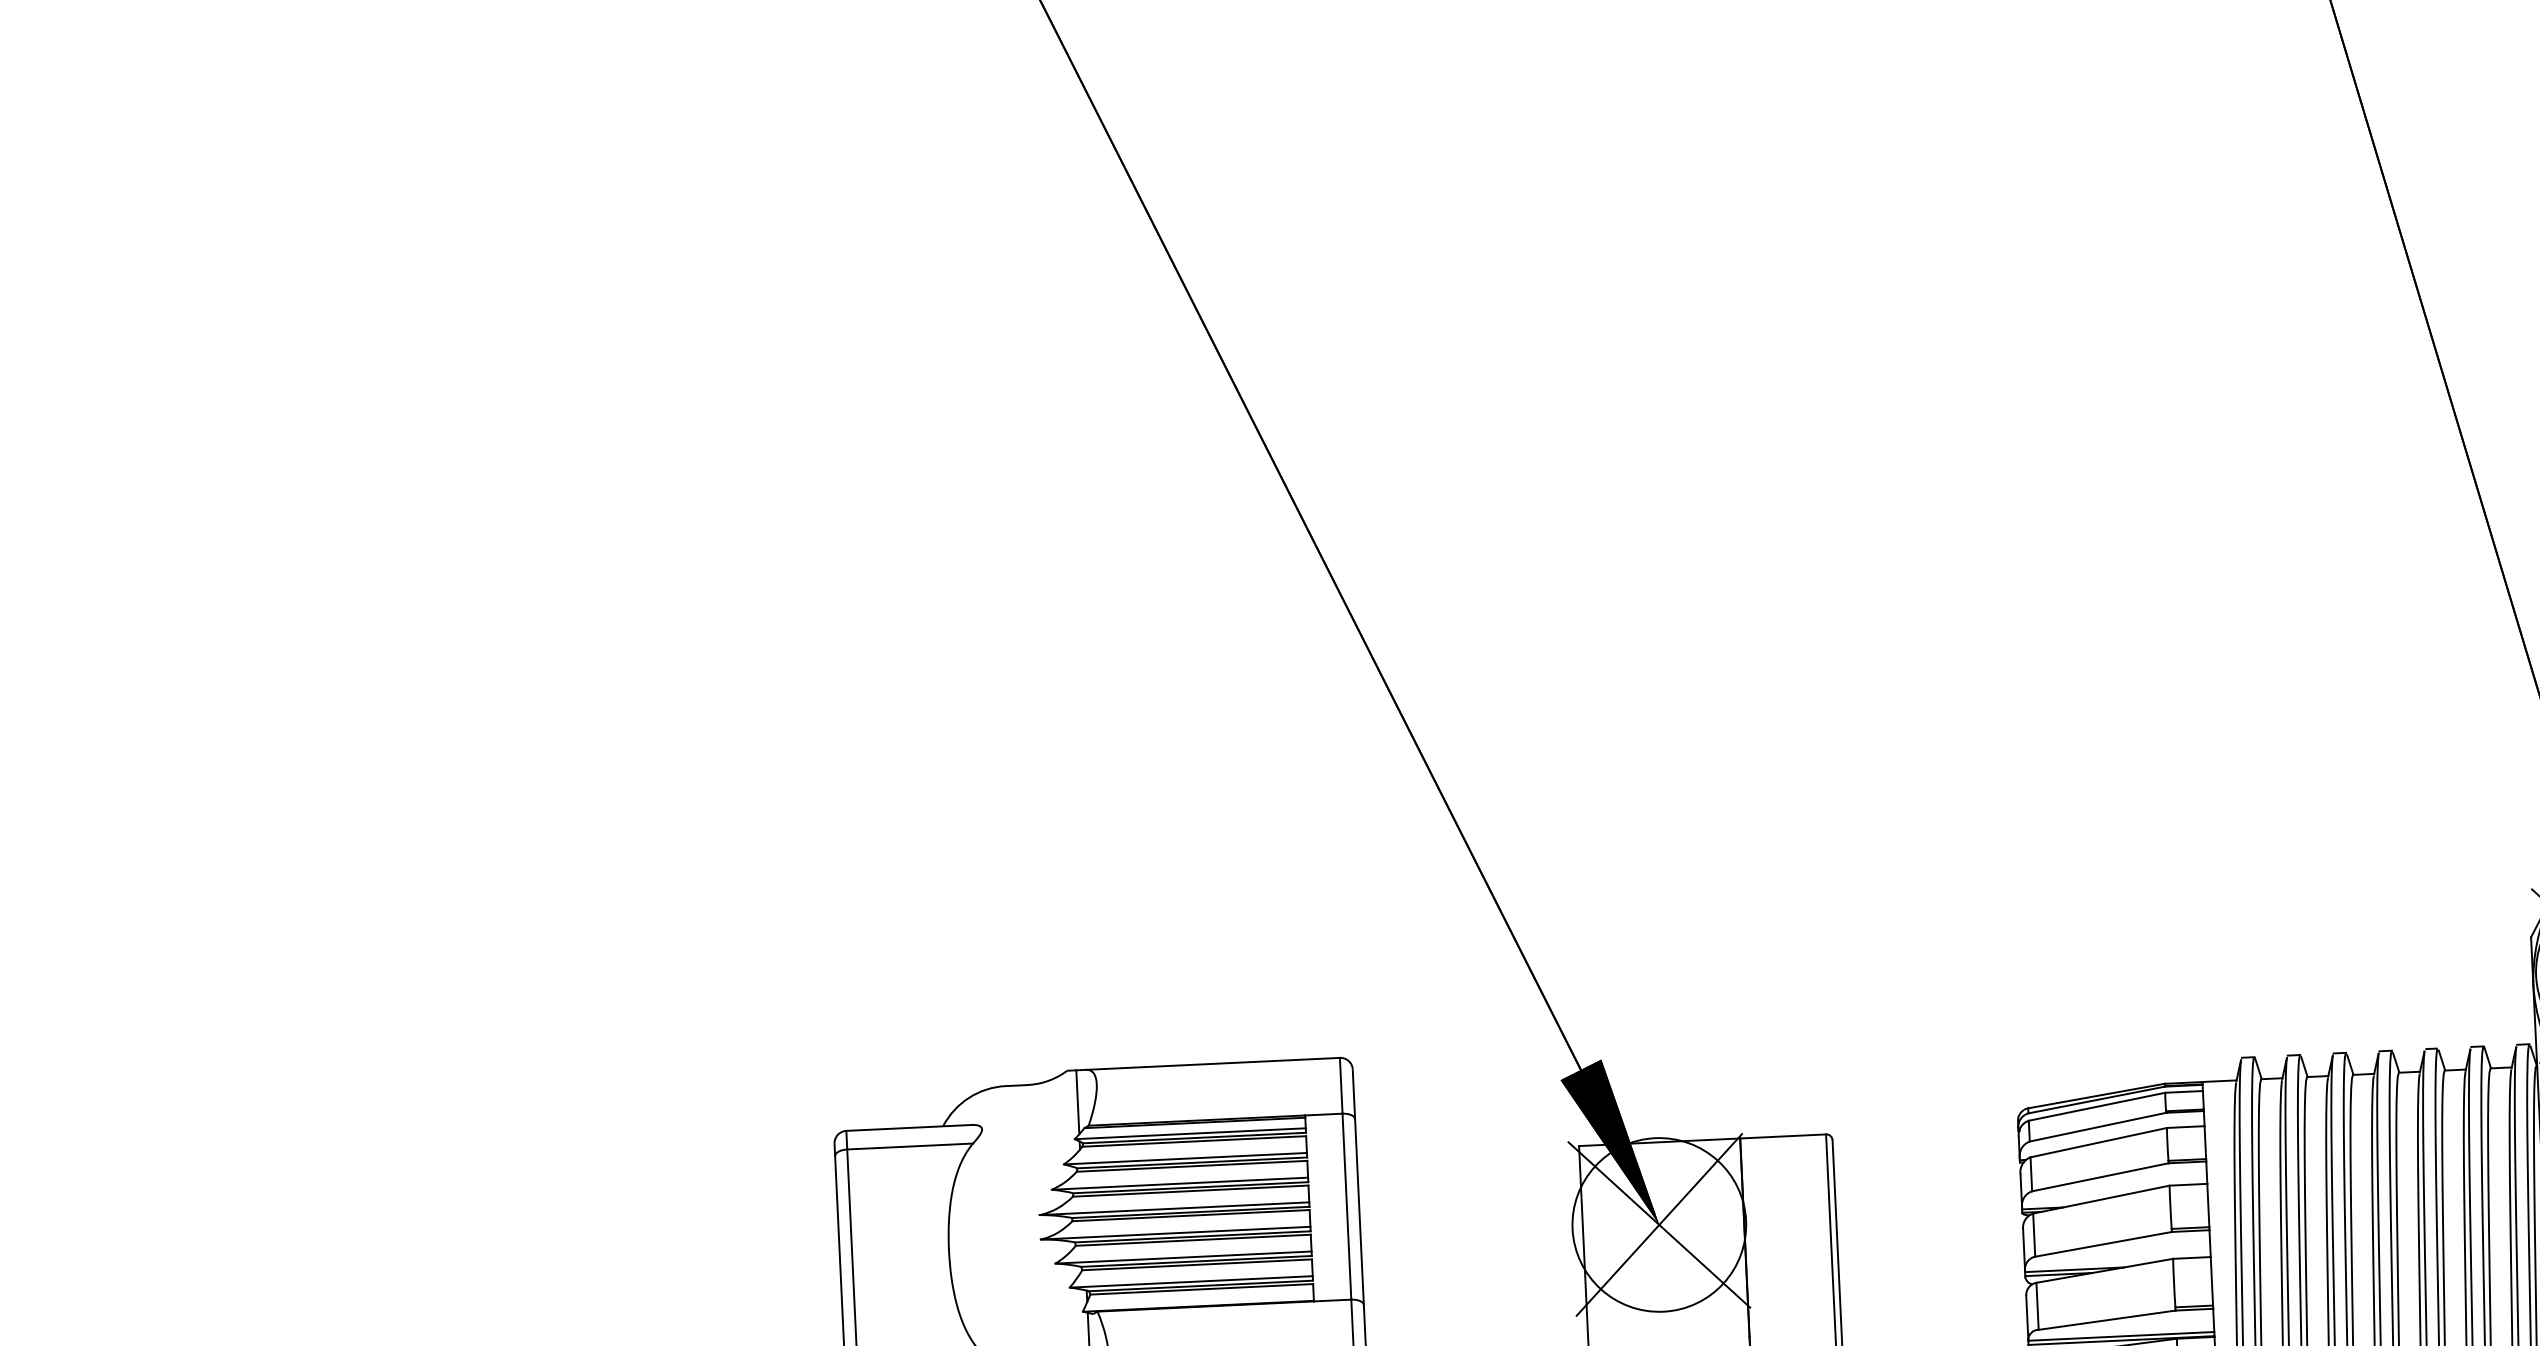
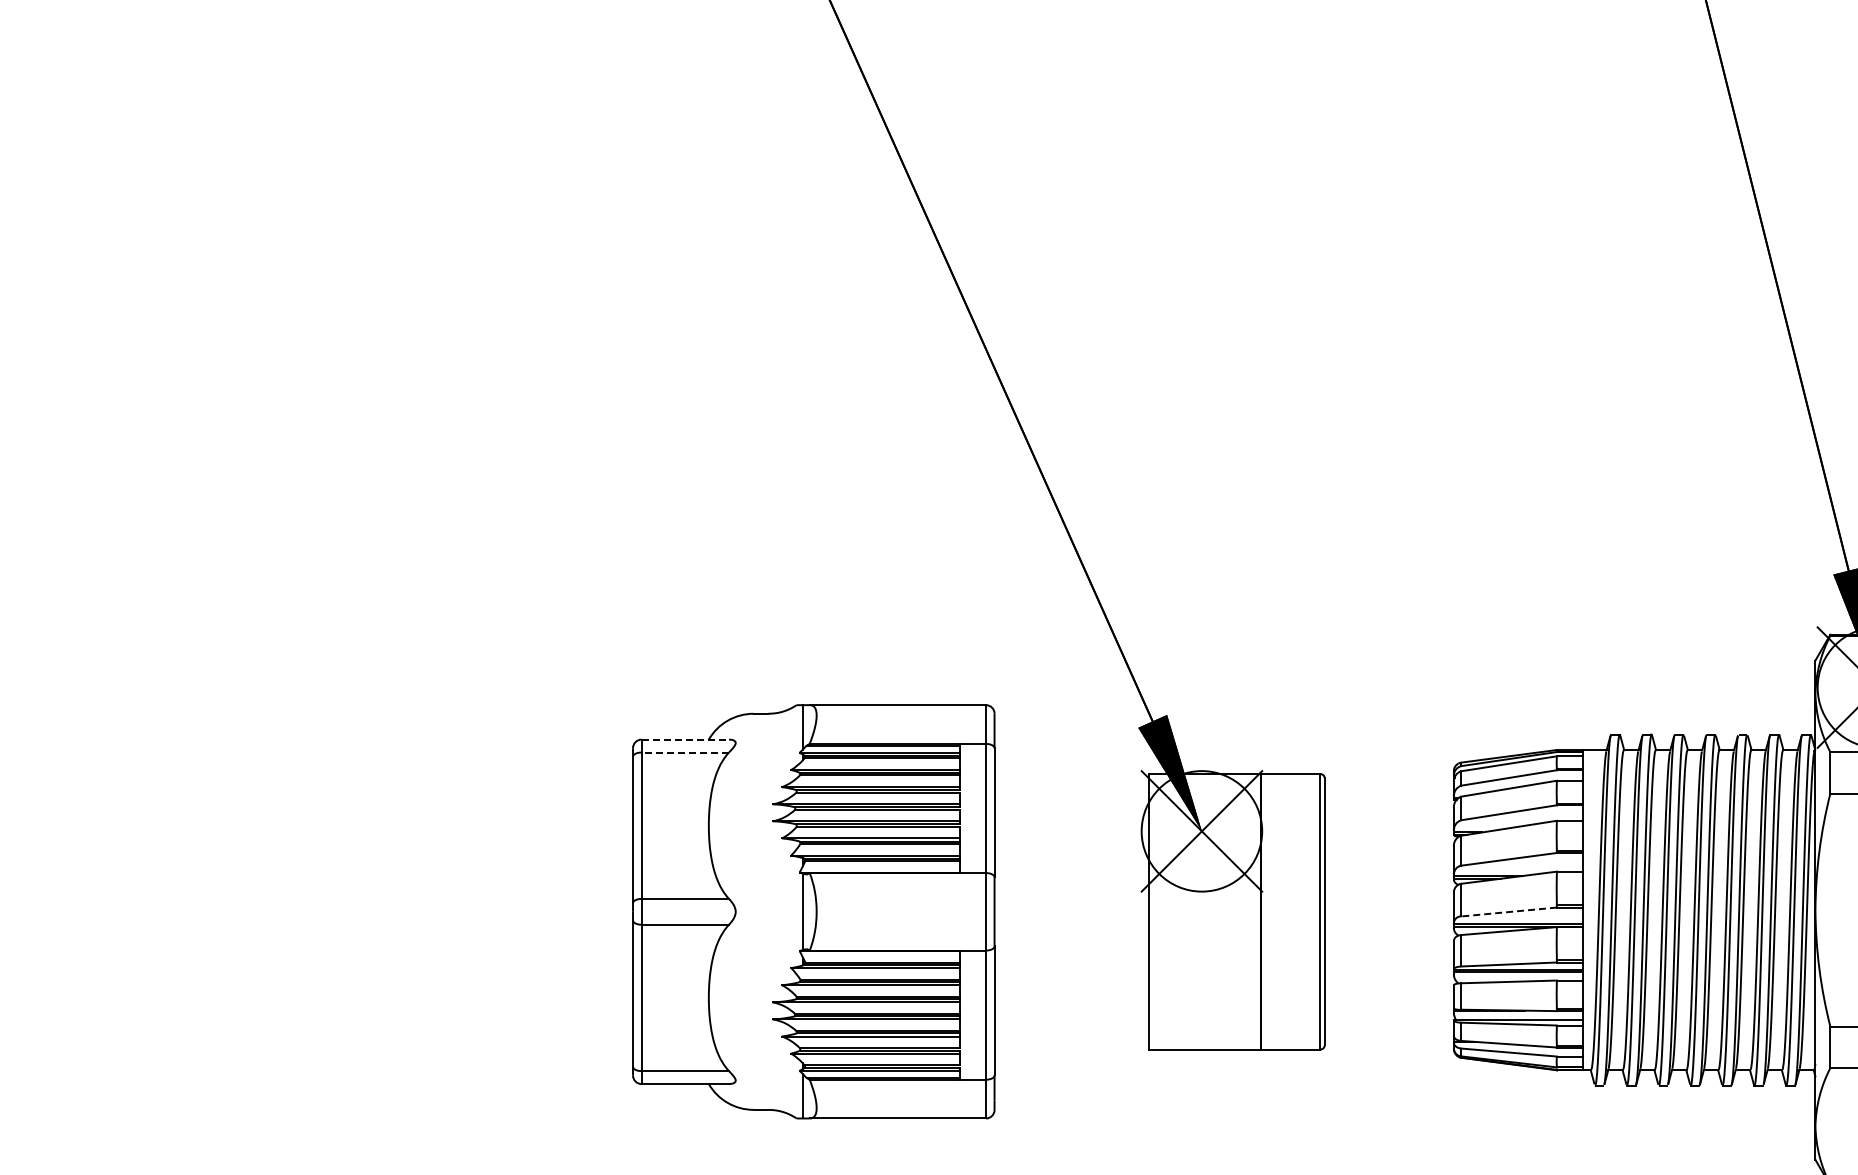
line: (909, 1127) -> (685, 739), solid -> dashed
line: (910, 1146) -> (685, 752), solid -> dashed
line: (2107, 1320) -> (1509, 912), solid -> dashed

